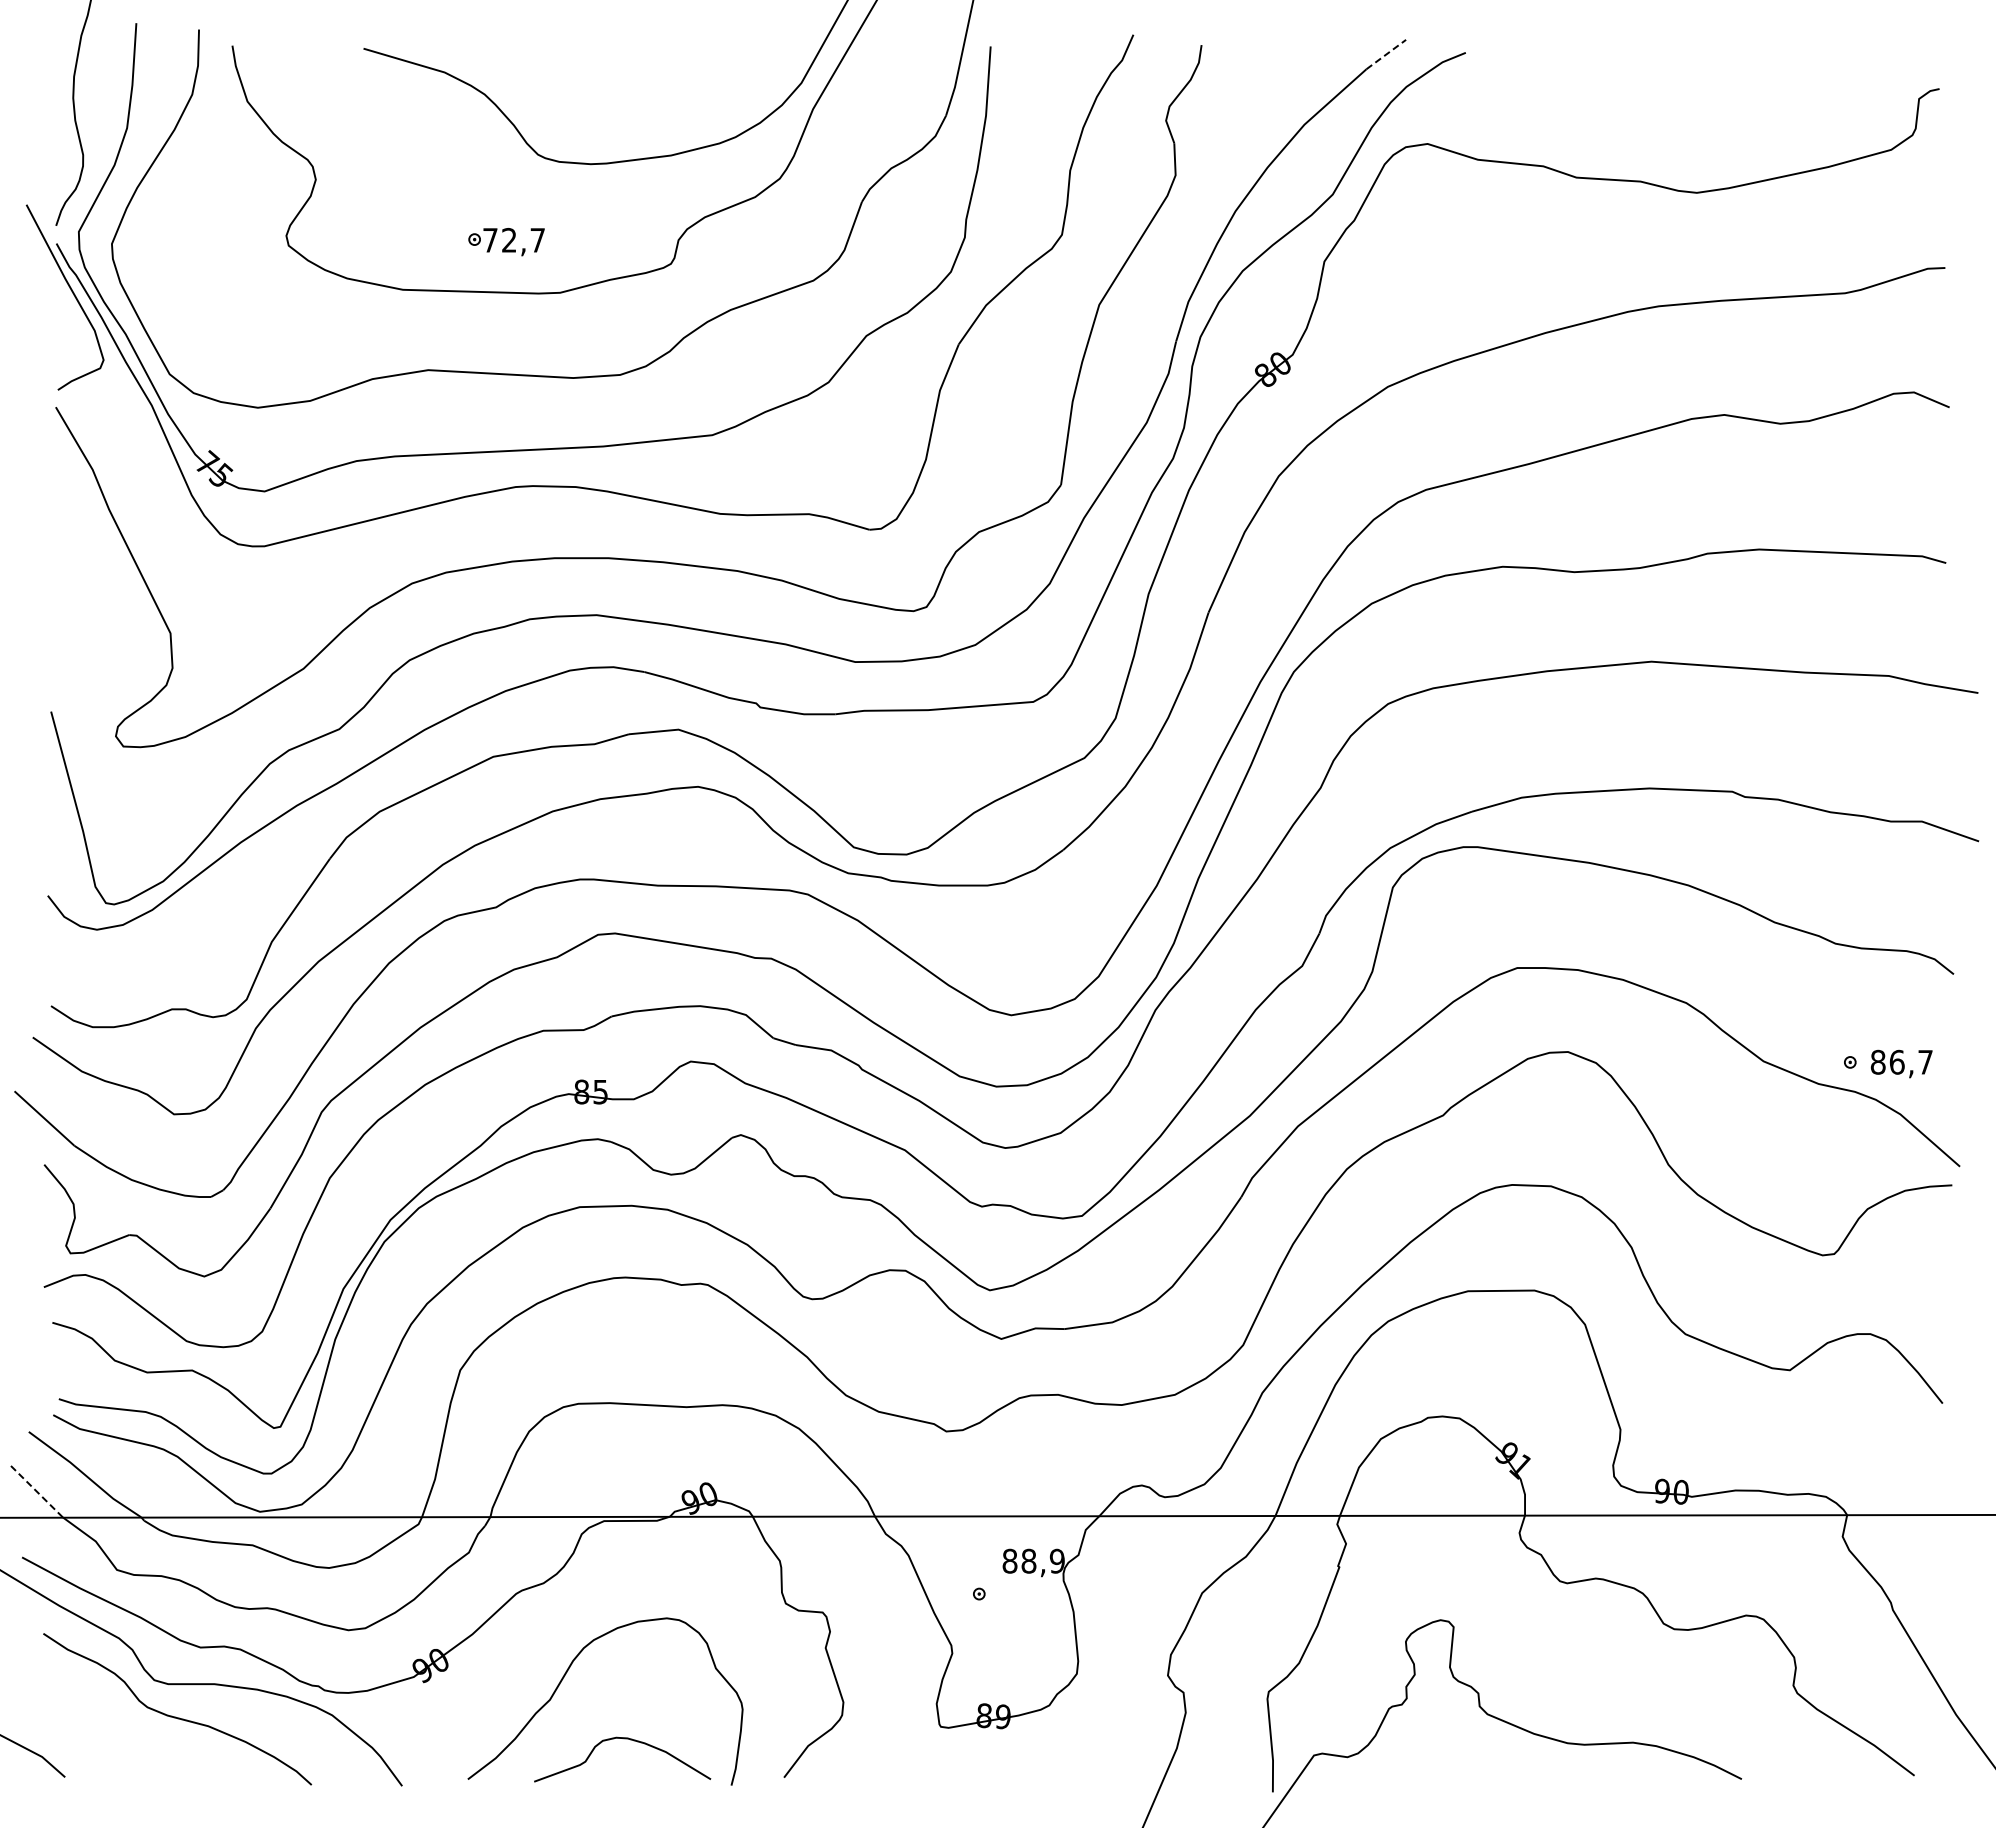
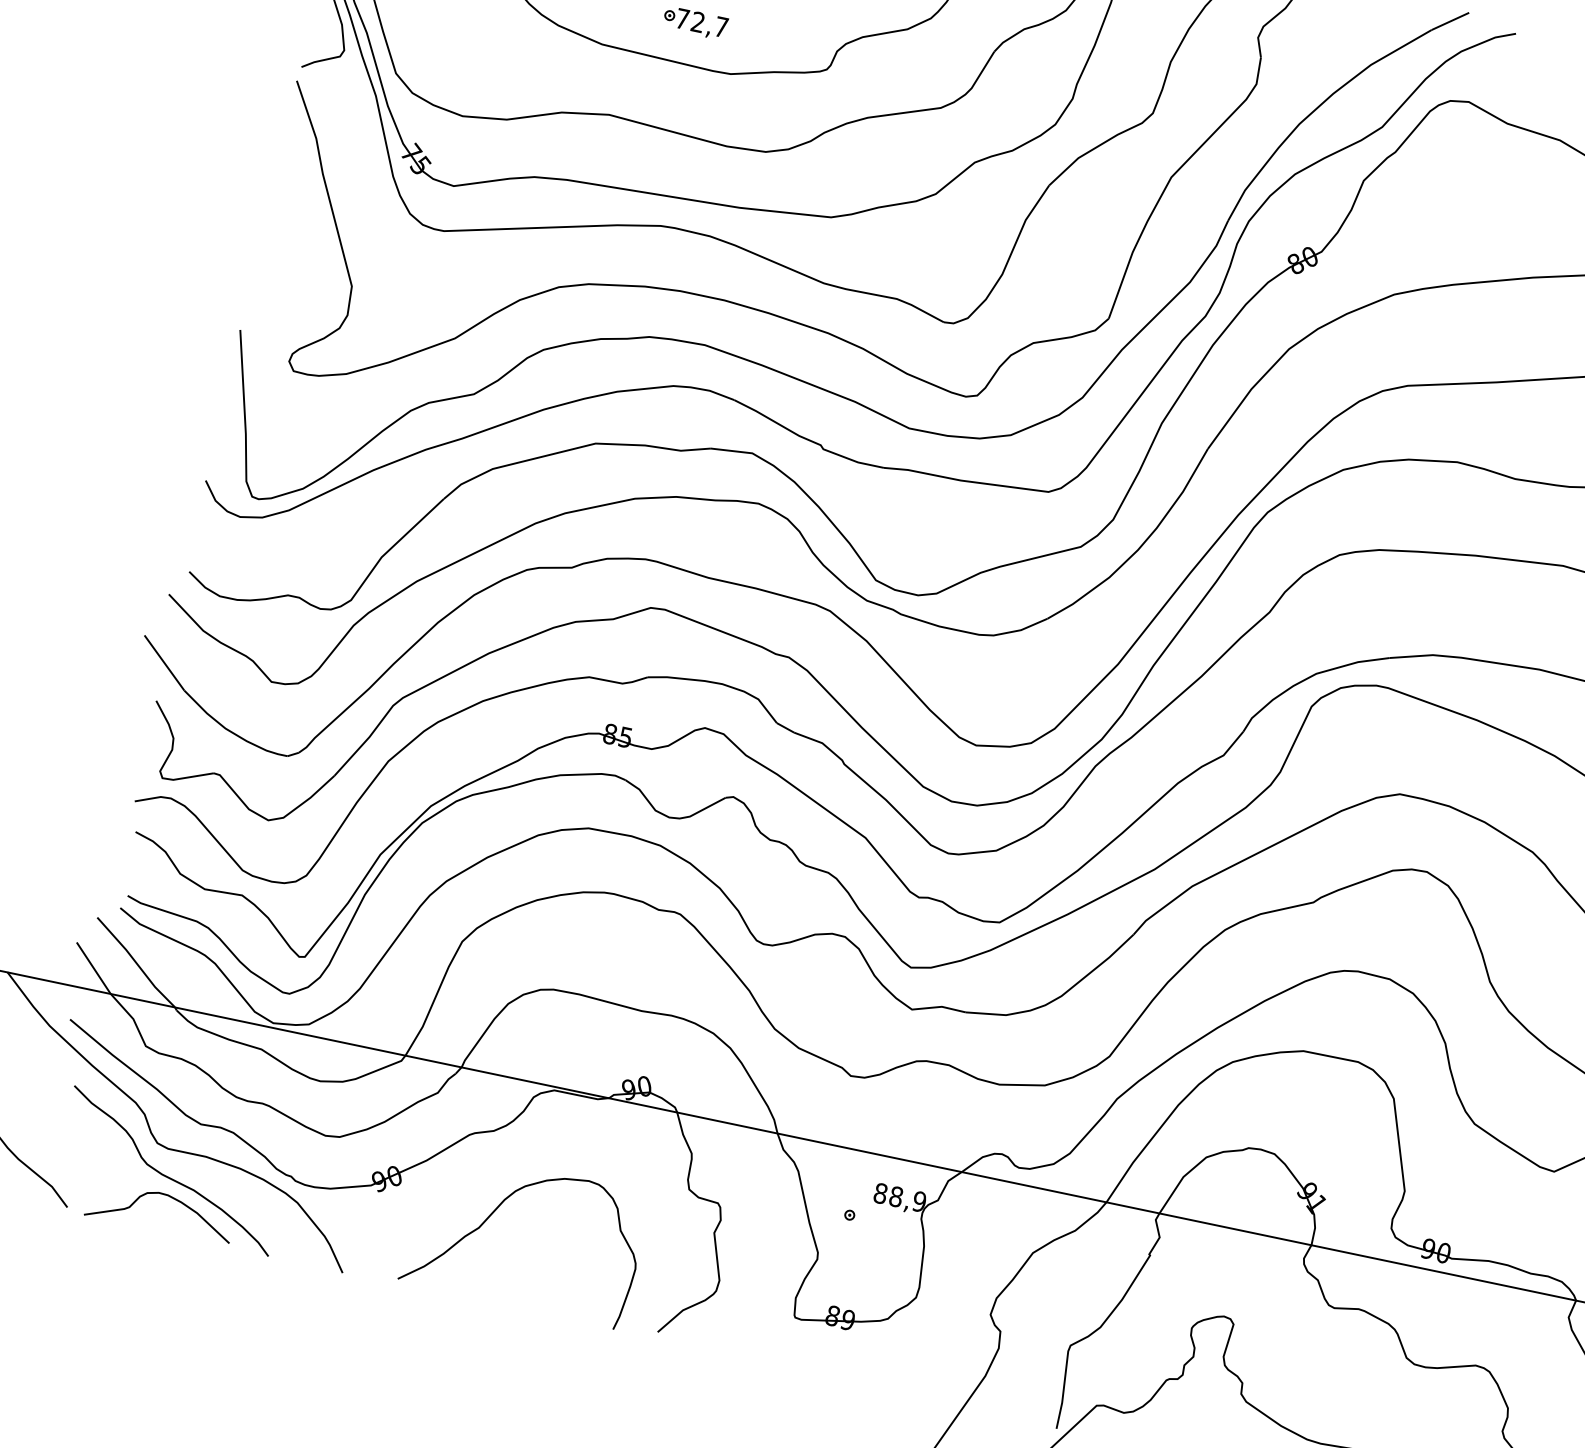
line: (1386, 54) -> (1450, 21), dashed -> solid
line: (36, 1491) -> (93, 967), dashed -> solid
curve: (623, 1739) -> (164, 1195), moved

